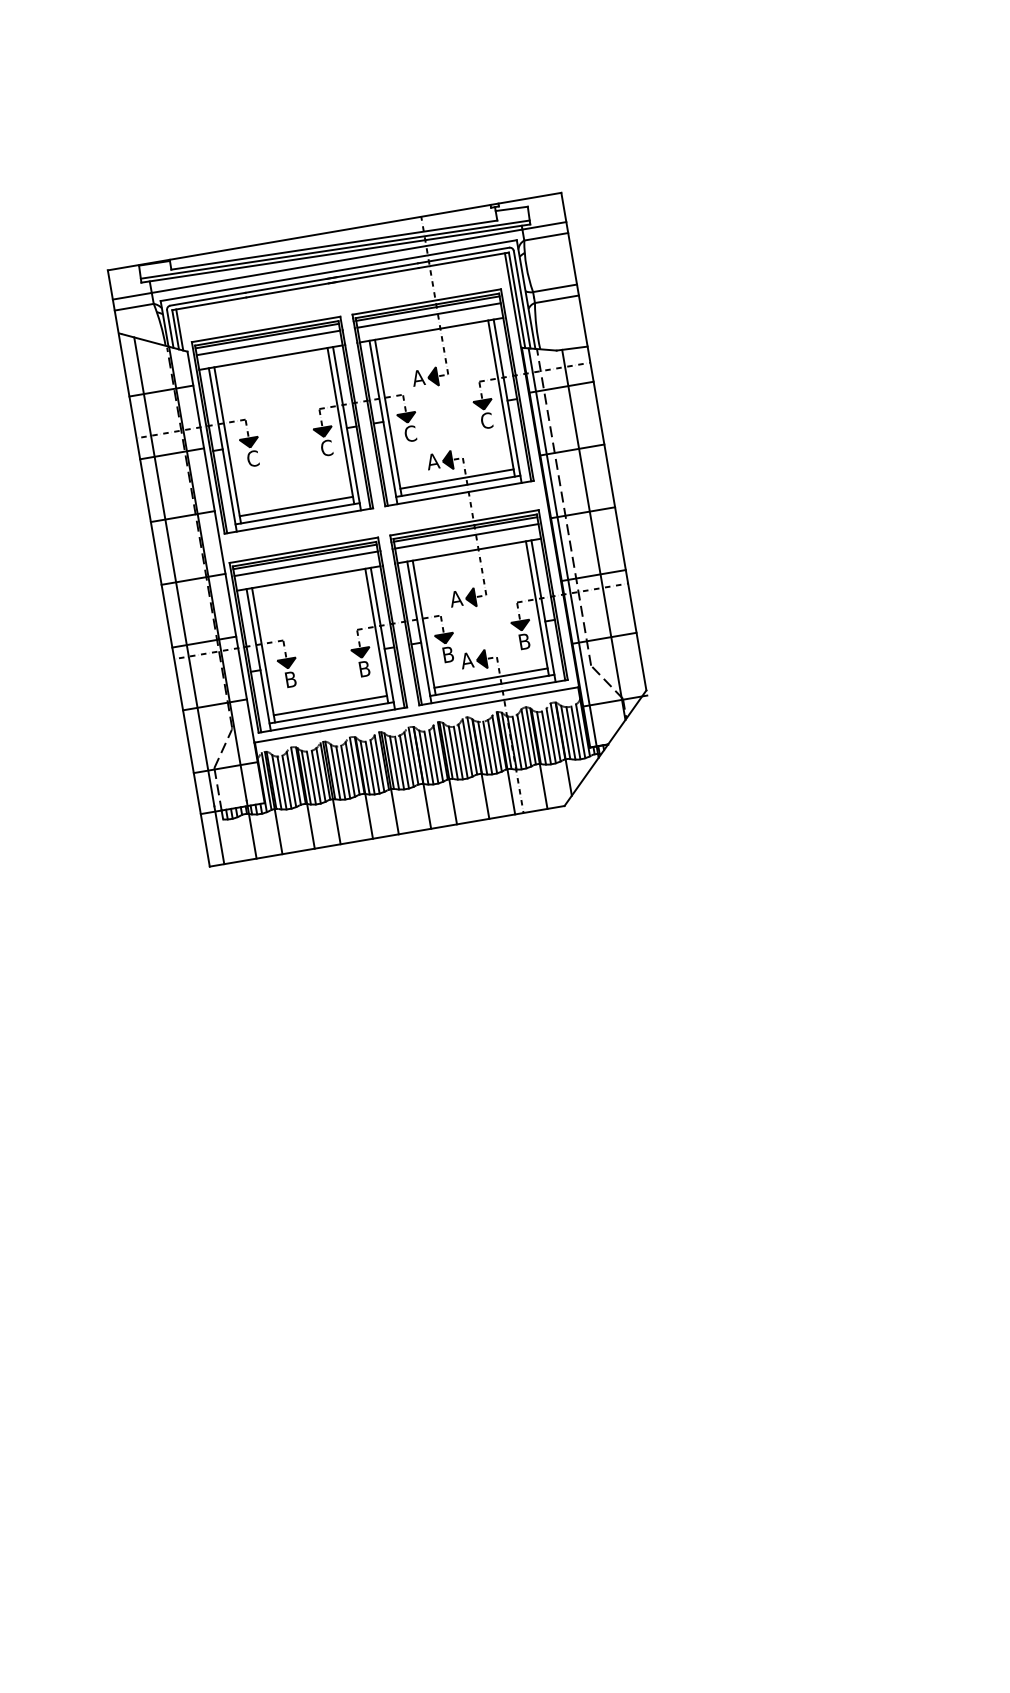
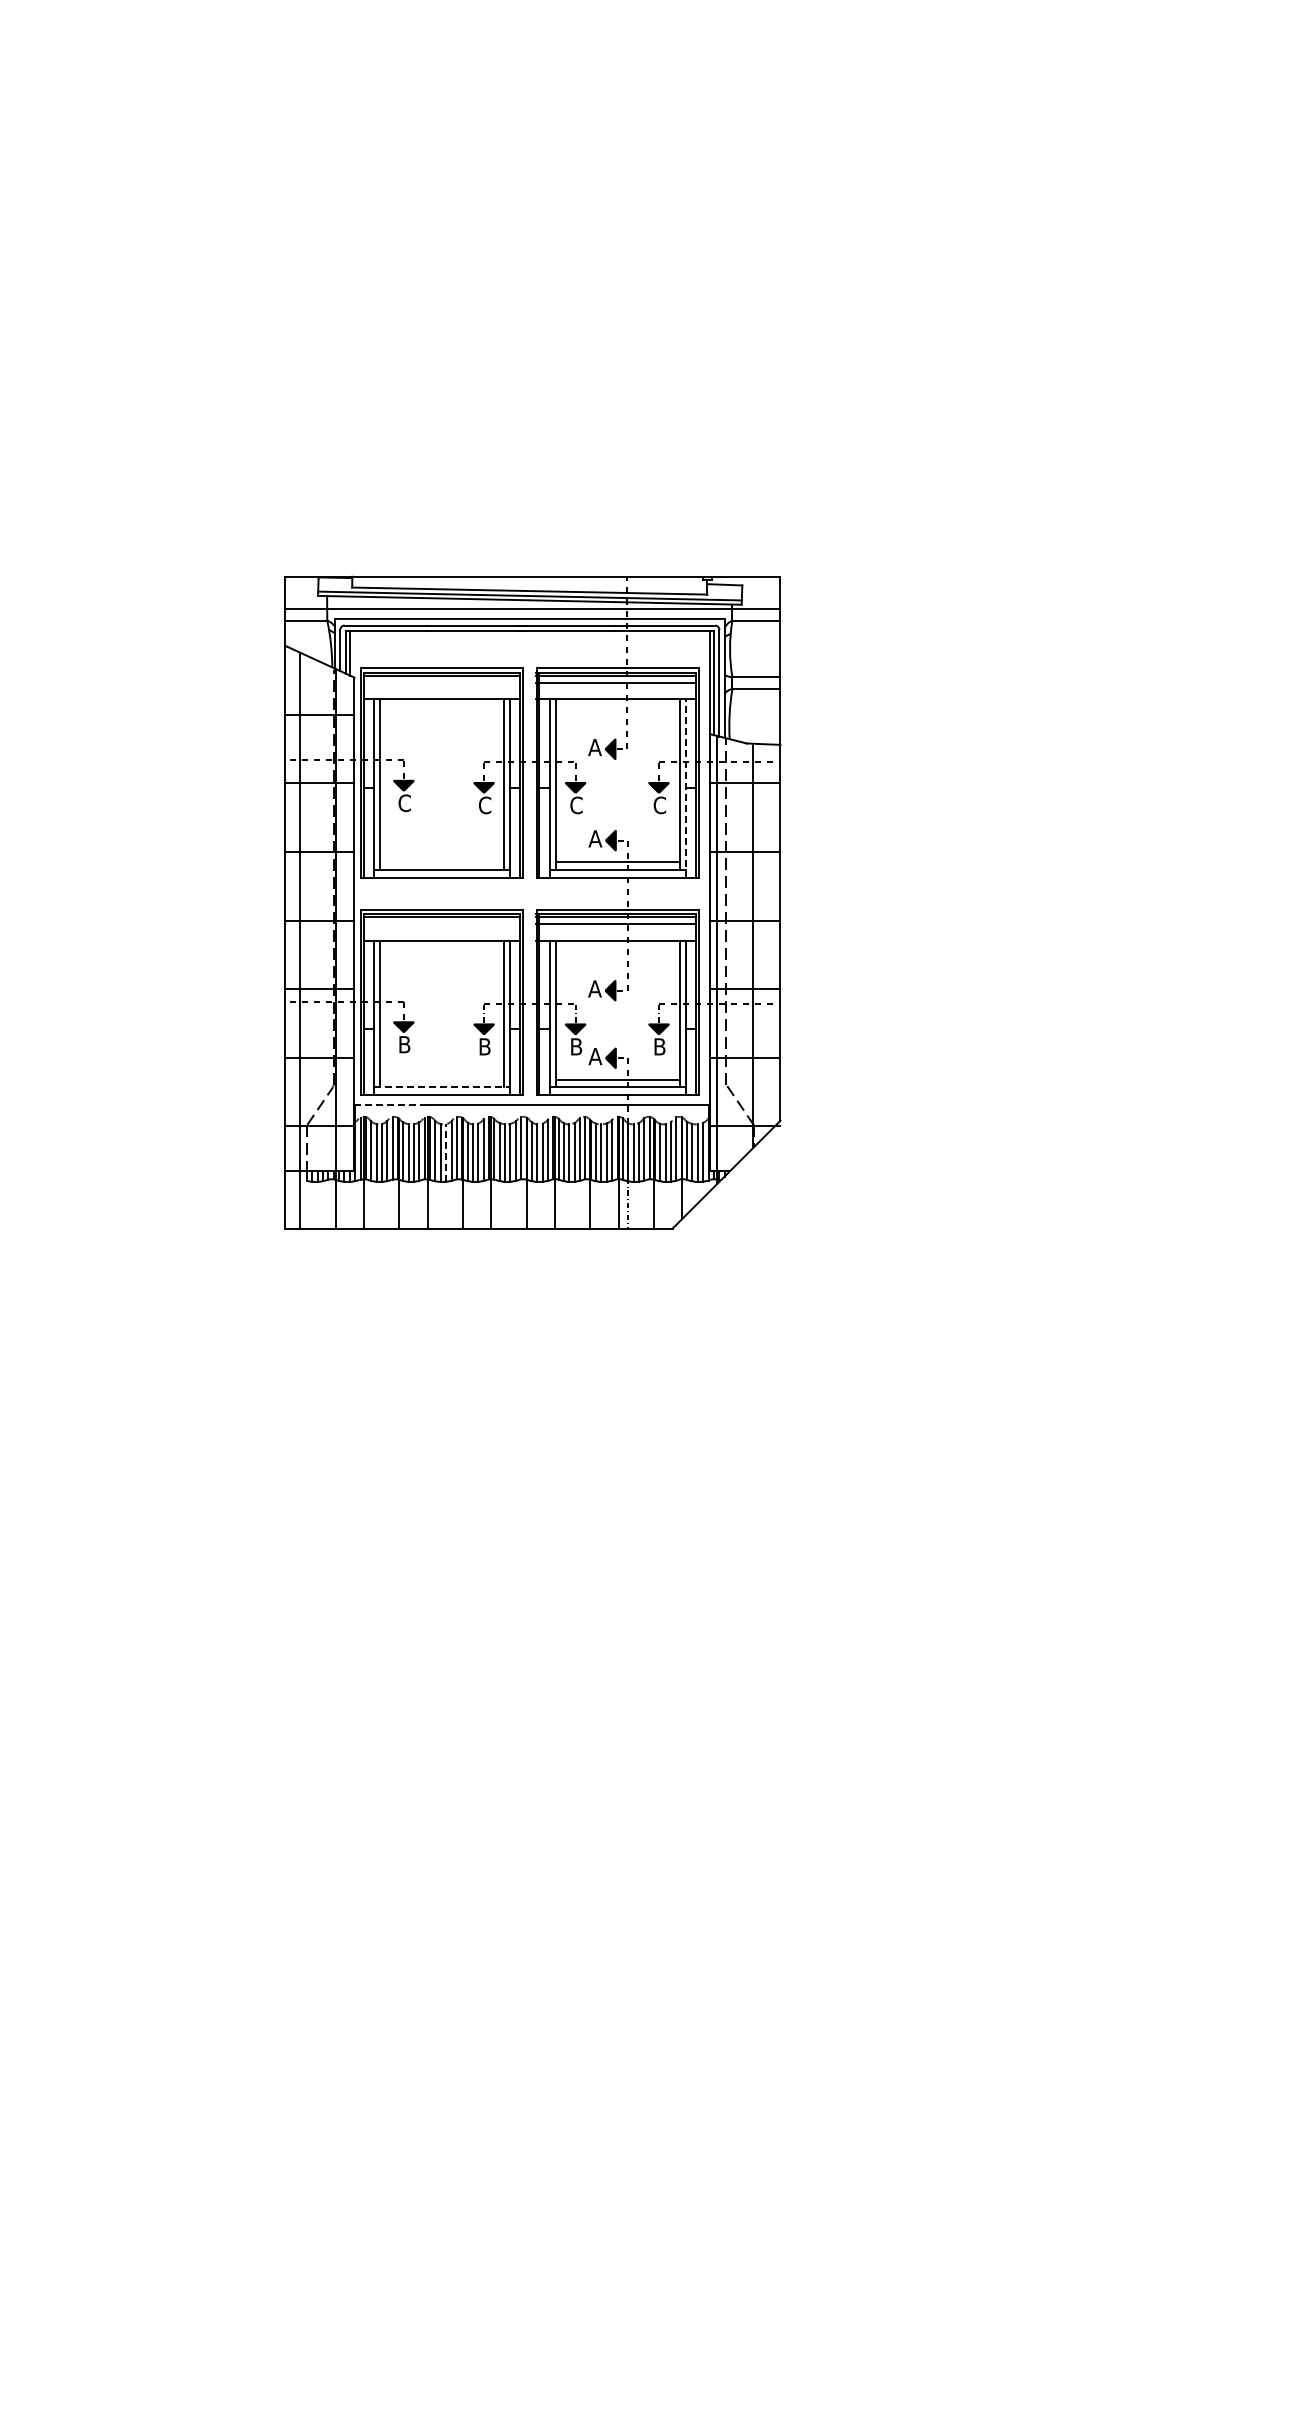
line: (268, 343) -> (441, 683), removed
line: (507, 400) -> (685, 787), solid -> dashed
line: (295, 506) -> (441, 861), removed
line: (305, 563) -> (441, 924), removed
line: (329, 705) -> (441, 1079), removed
line: (332, 712) -> (442, 1087), solid -> dashed
line: (287, 737) -> (390, 1105), solid -> dashed
line: (345, 771) -> (446, 1152), solid -> dashed

